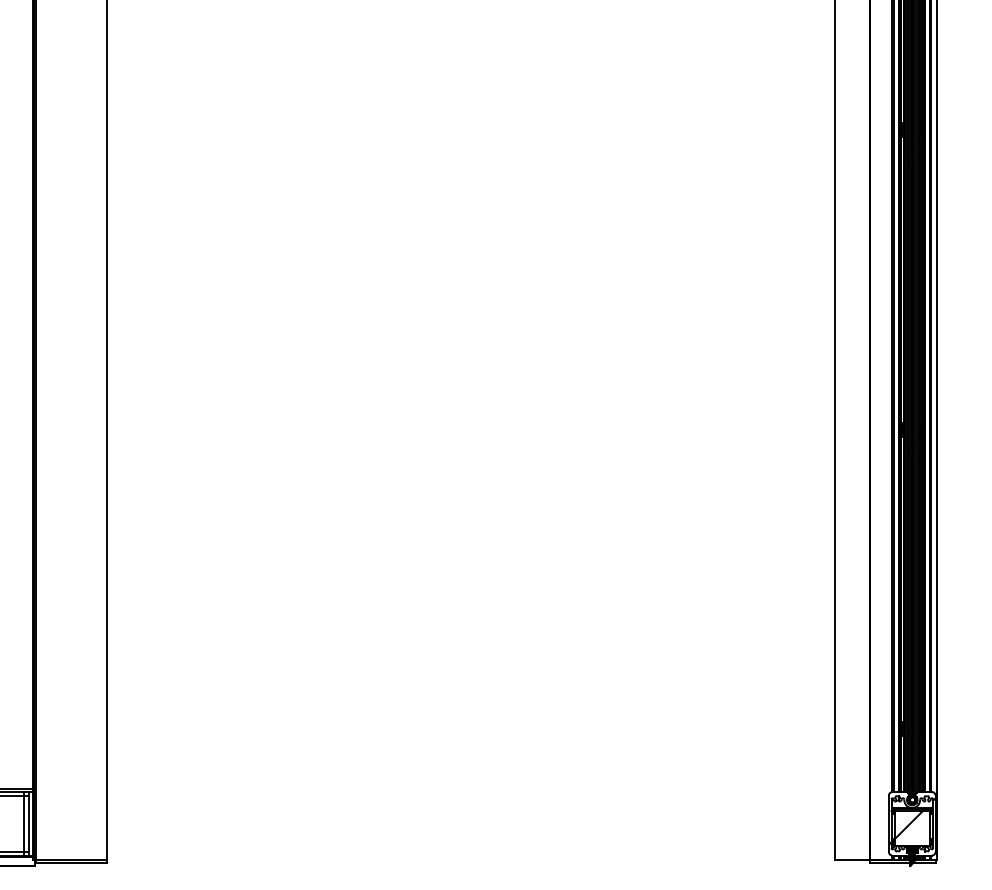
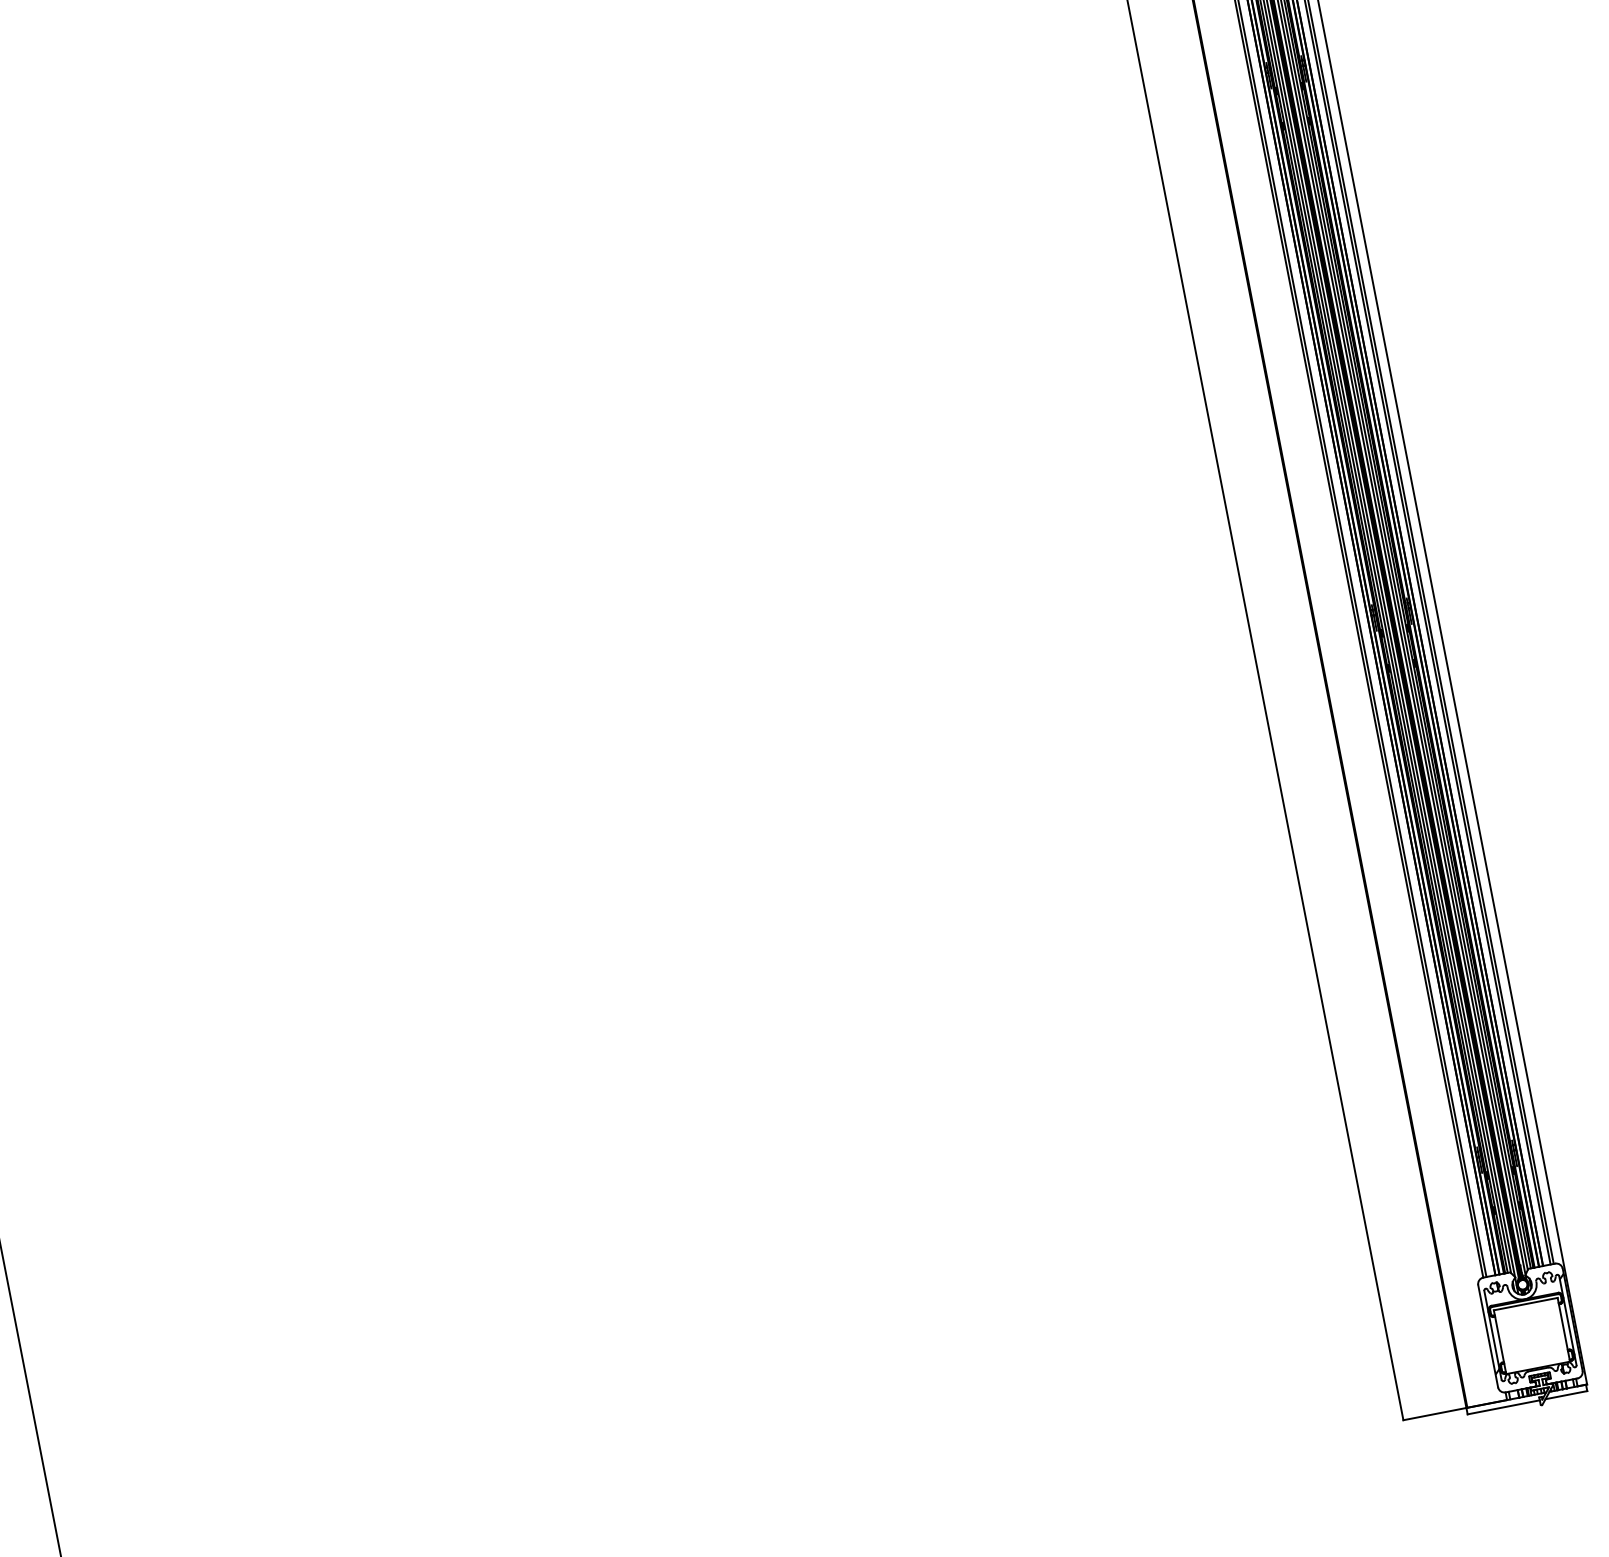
hatch: (908, 824) -> (1523, 1330), removed

